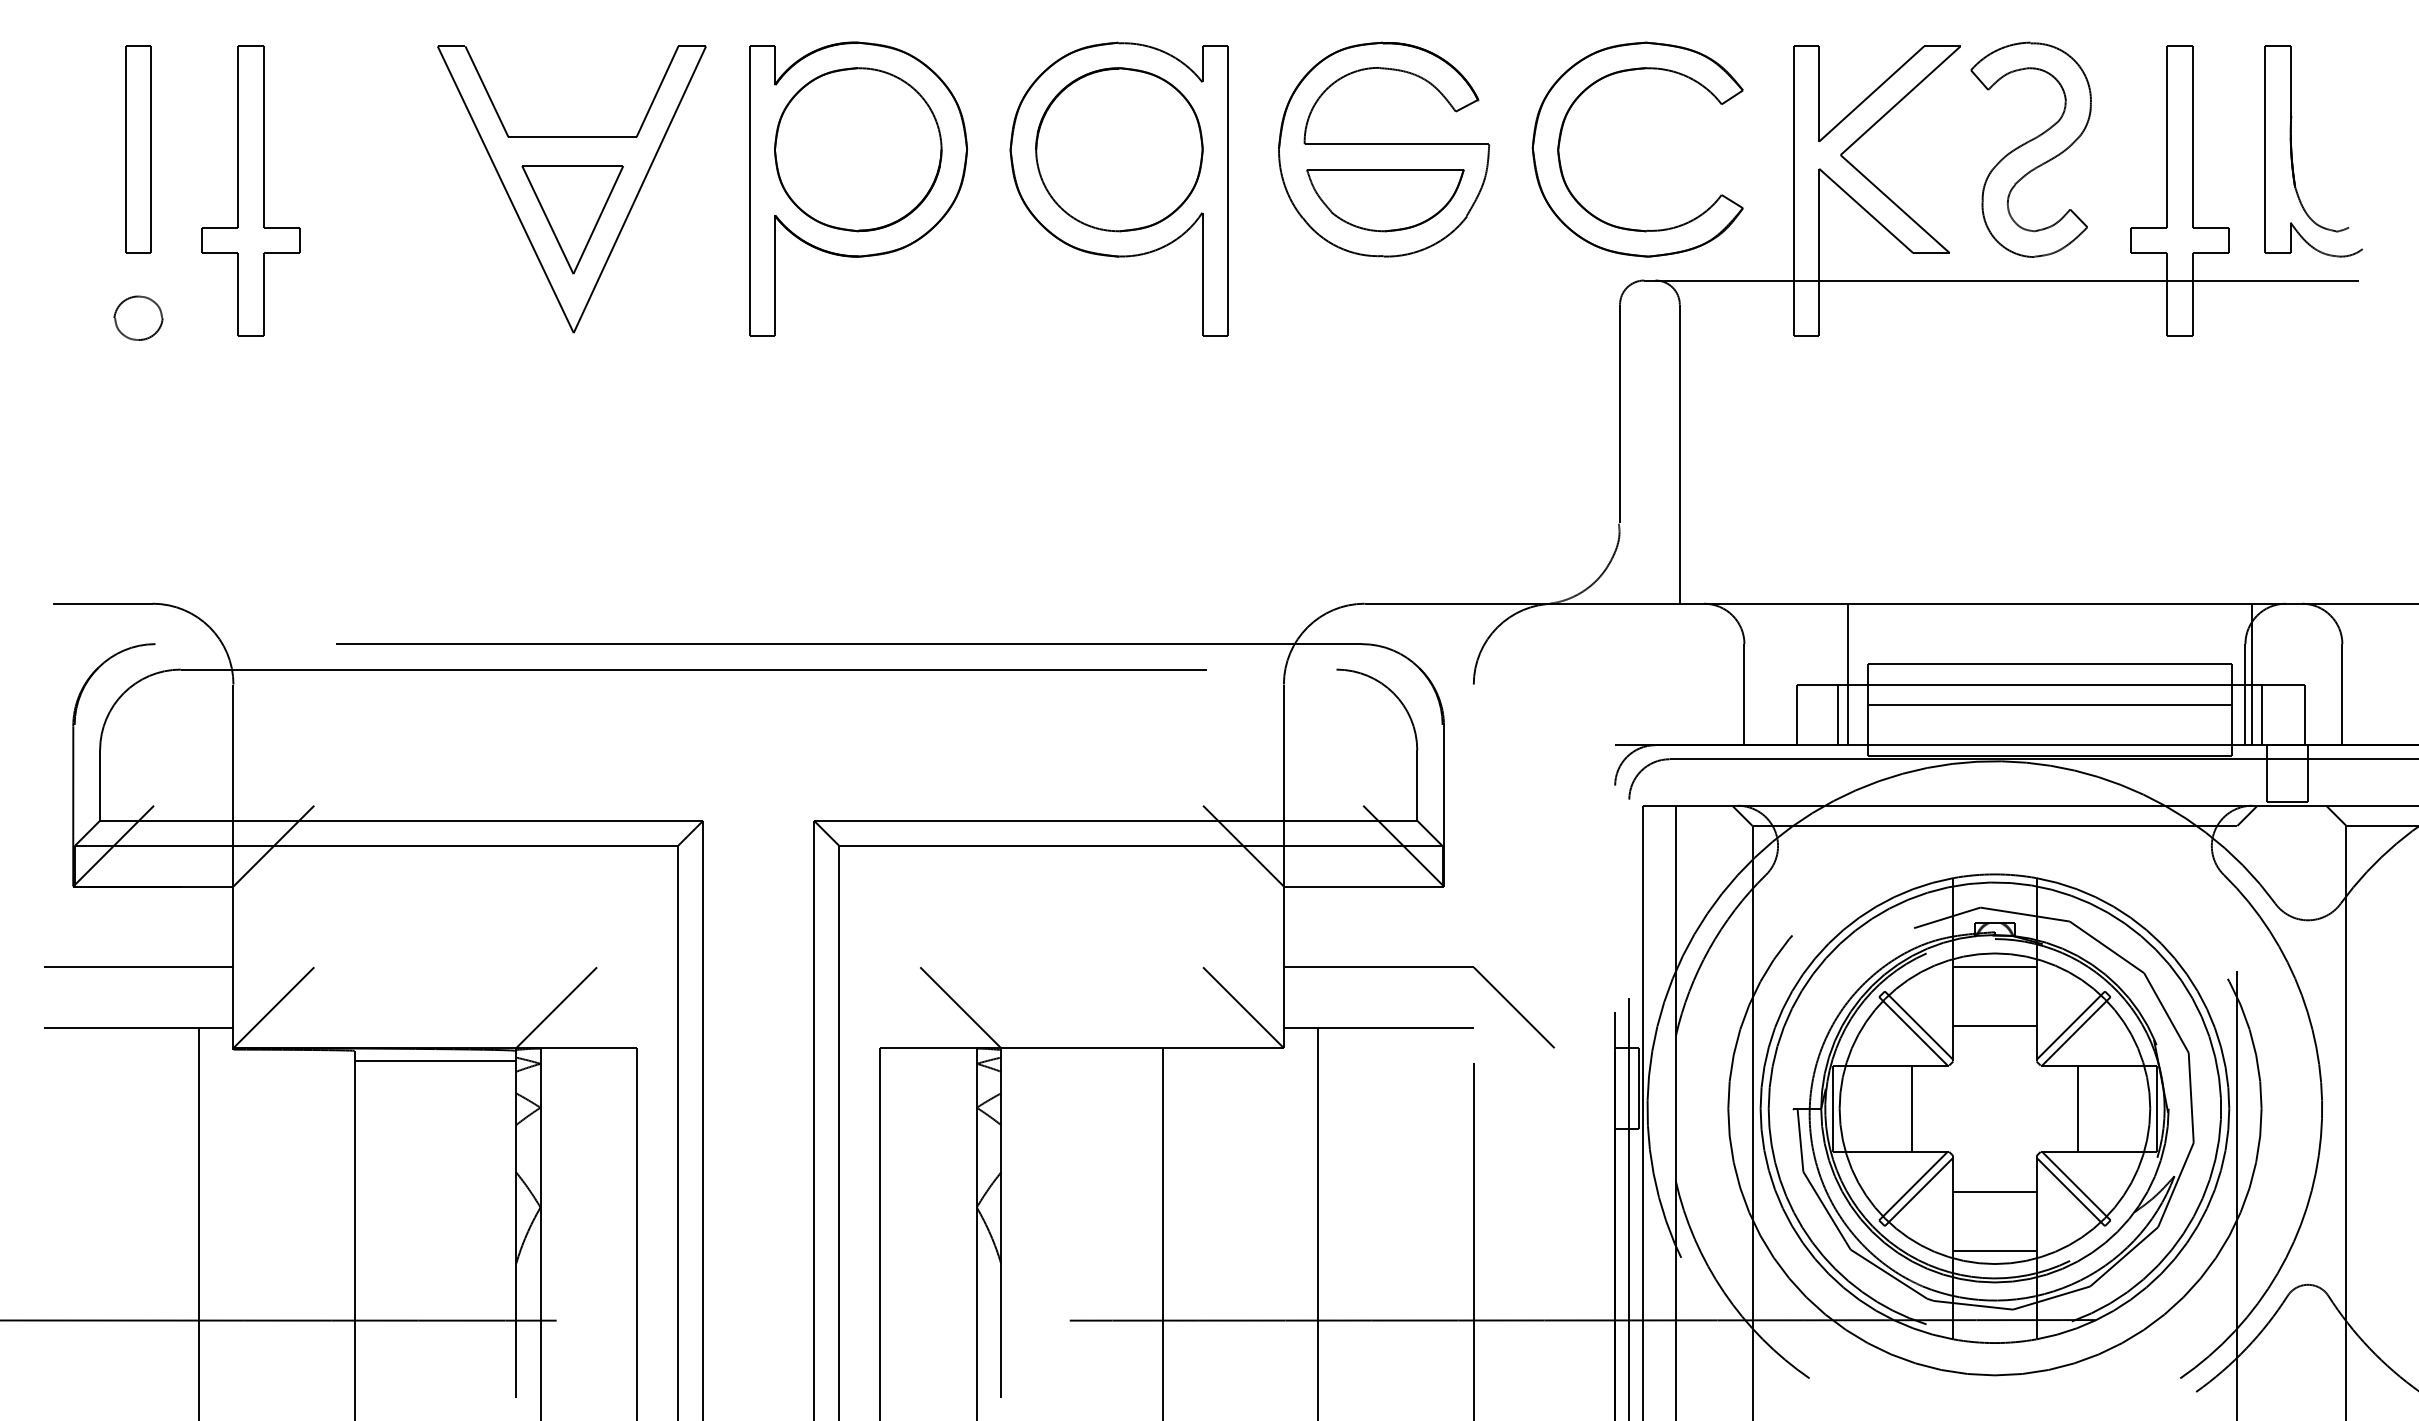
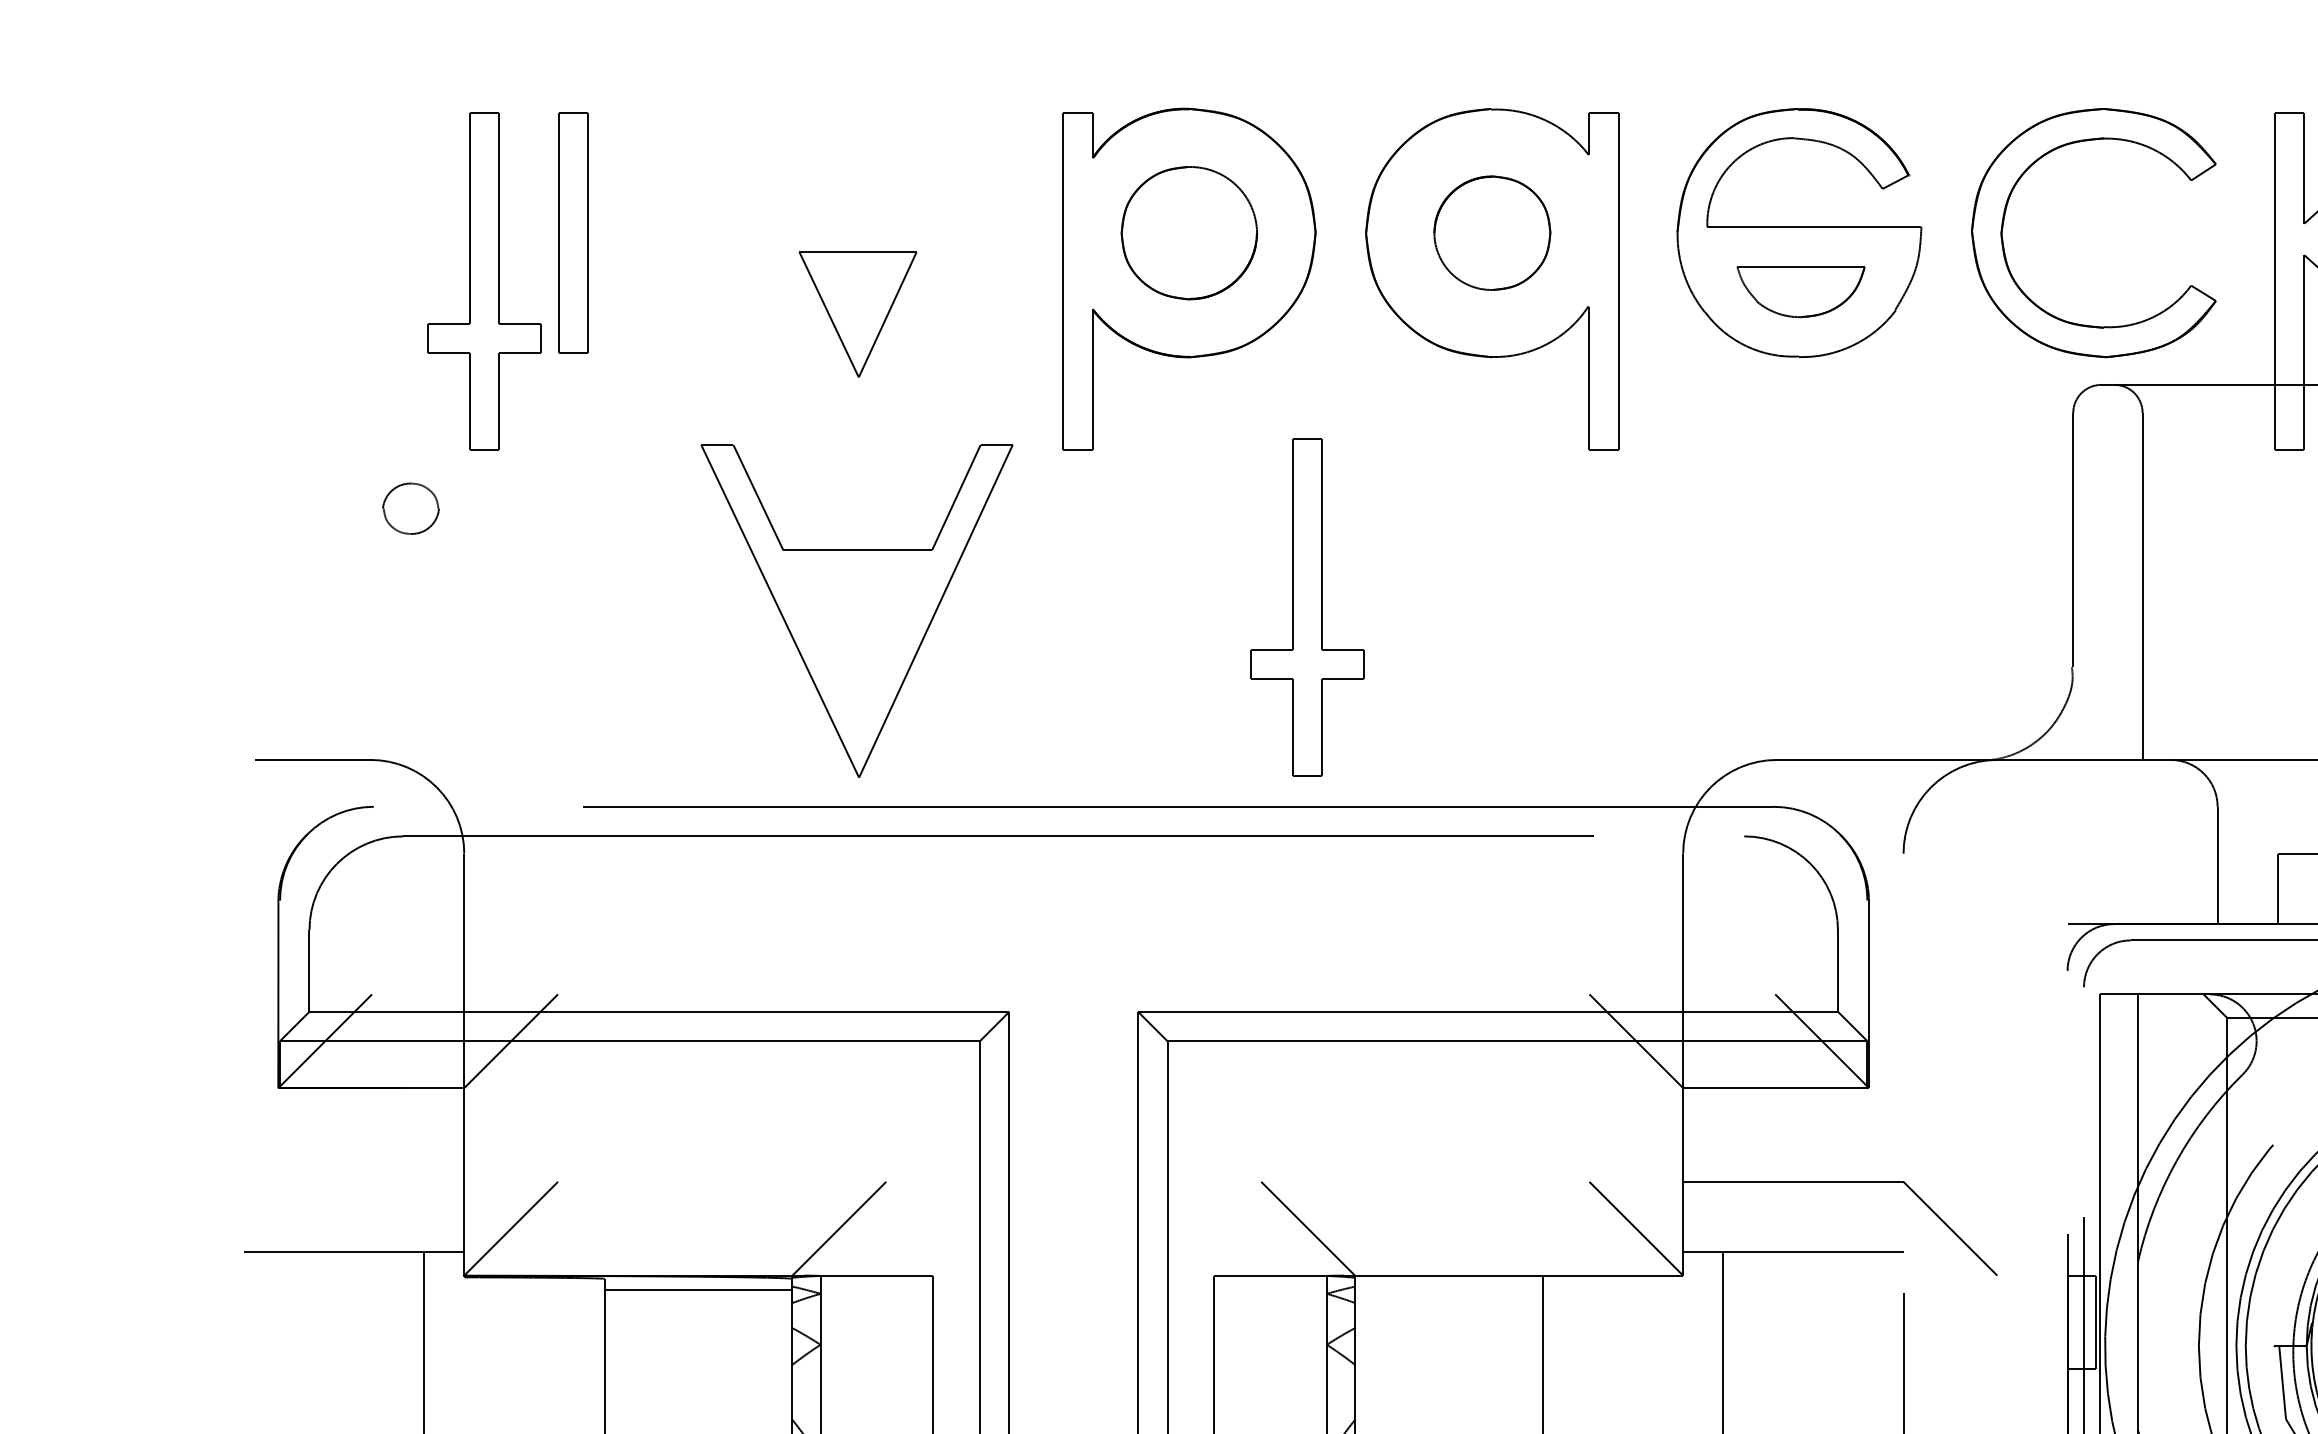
part: (138, 149) -> (573, 232), moved
part: (858, 149) -> (1189, 232), size x0.7
part: (1119, 149) -> (1492, 232), size x0.6
part: (571, 189) -> (856, 611), moved
part: (1385, 200) -> (1801, 292), size x0.7
part: (138, 317) -> (410, 507), moved
part: (959, 471) -> (1306, 606), added
line: (138, 967) -> (354, 1182), removed

